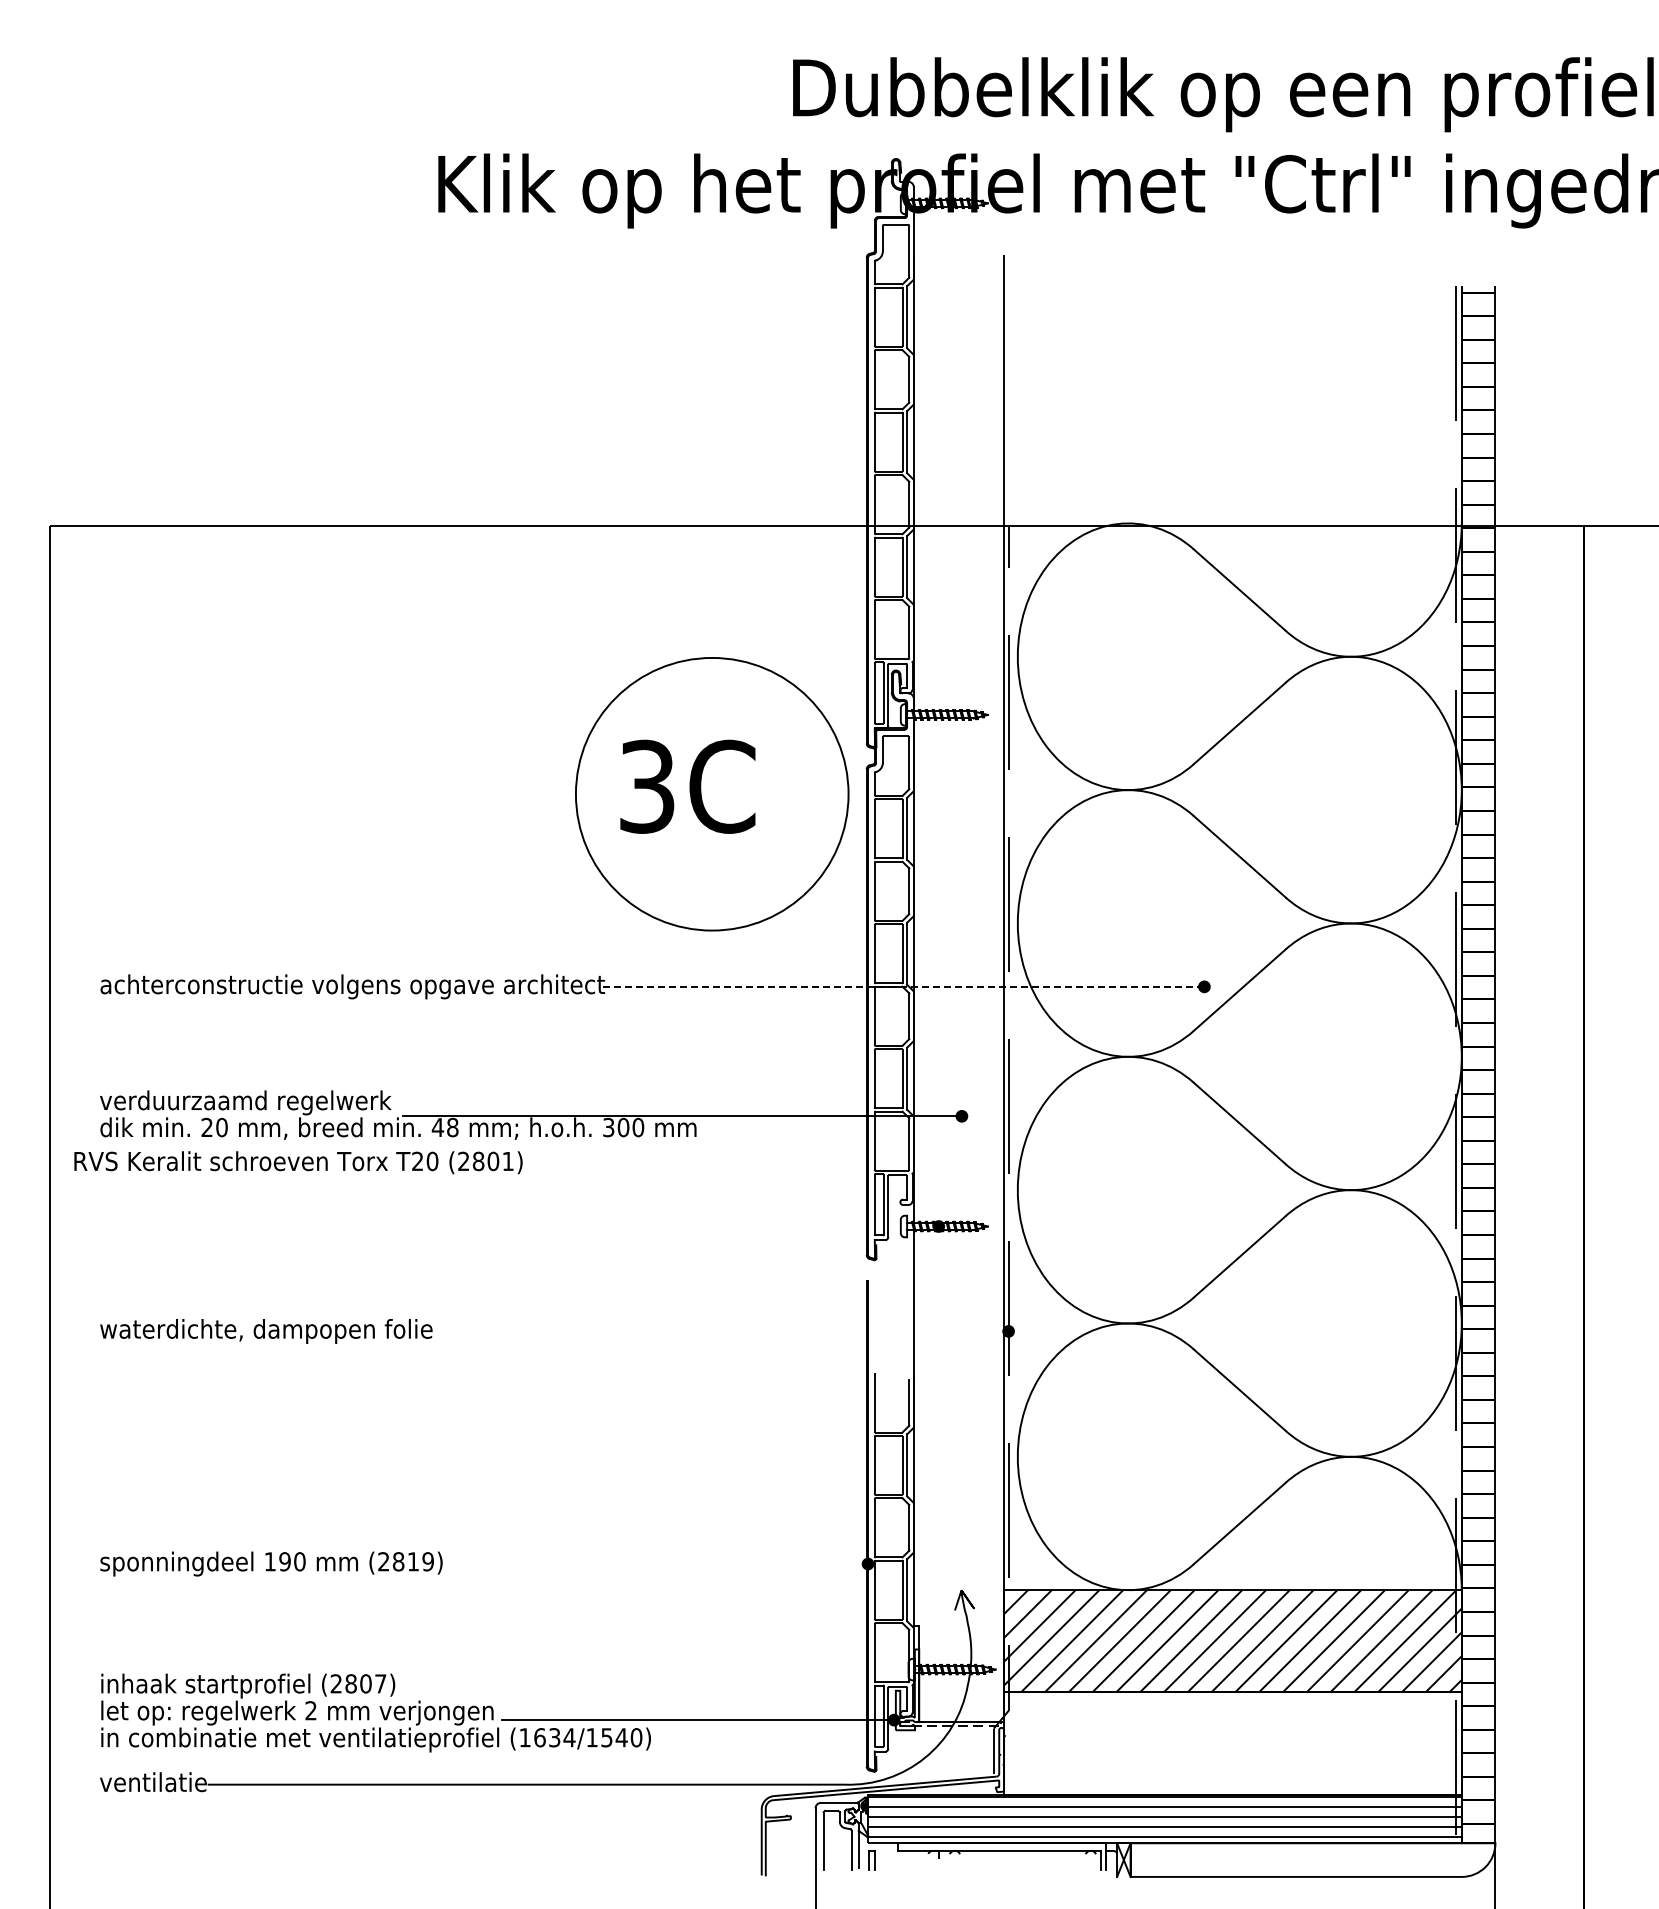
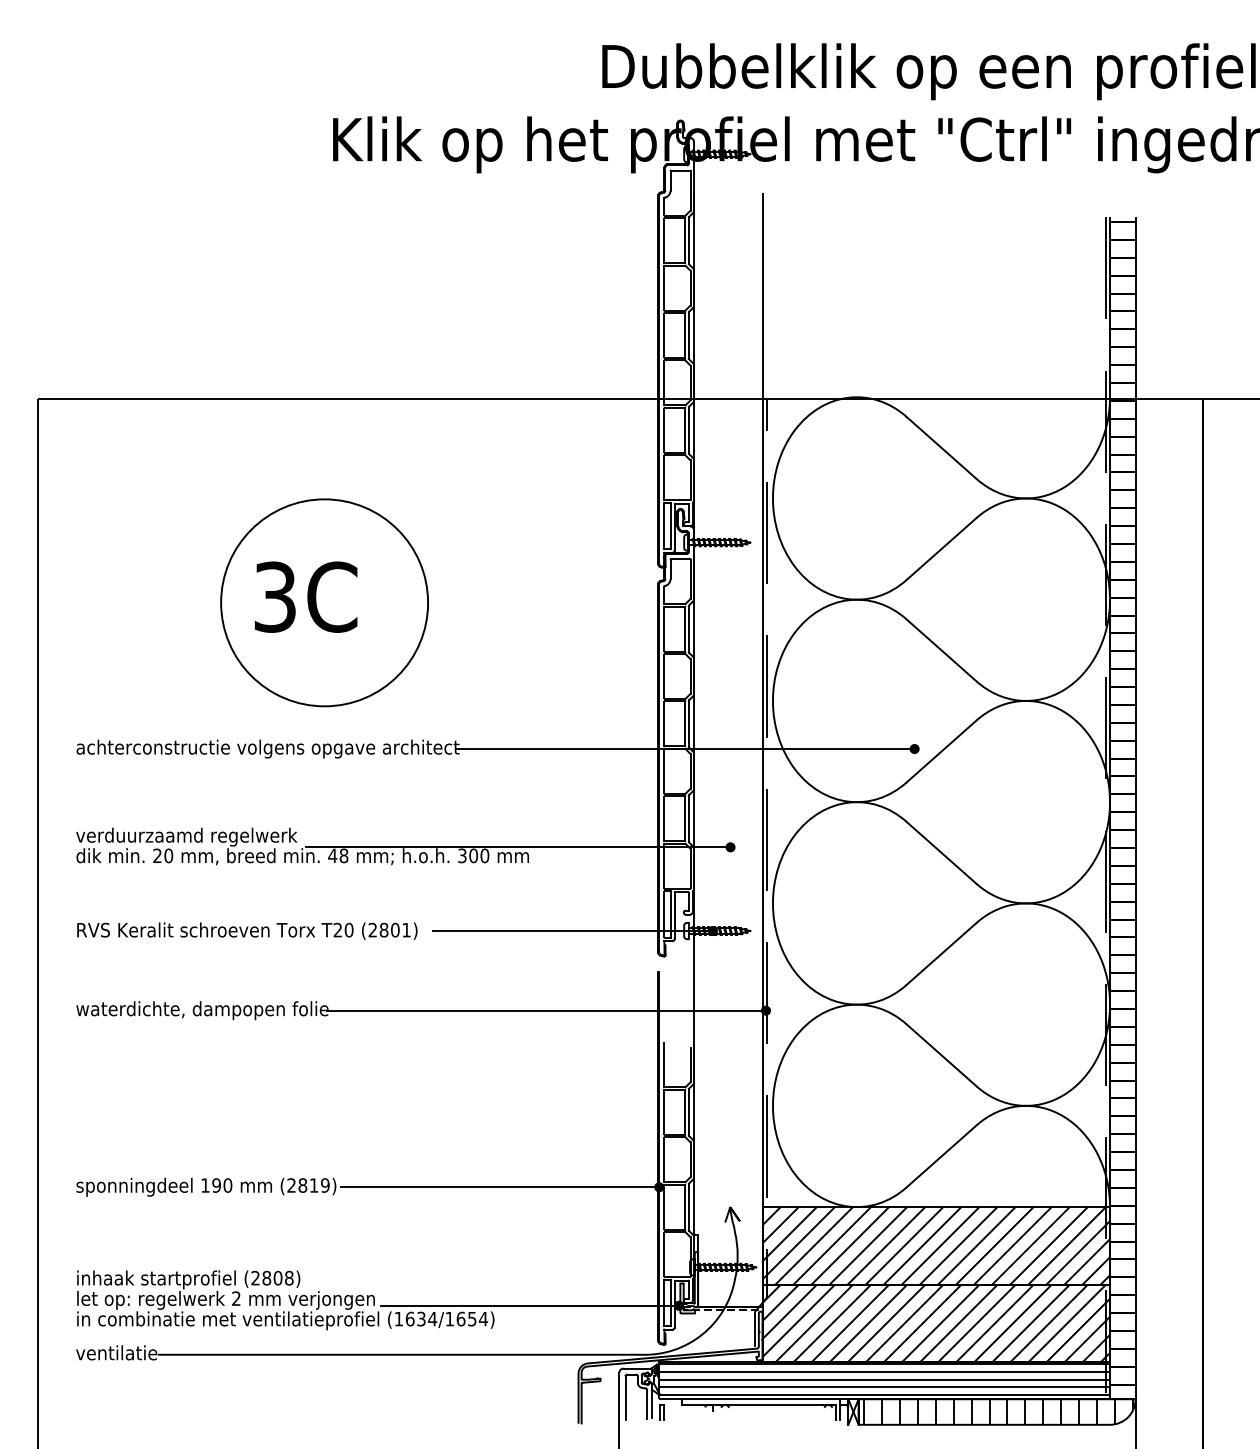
part: (712, 794) -> (324, 603), moved
line: (902, 986) -> (685, 748), dashed -> solid
text: (298, 1162) -> (247, 931), moved
line: (754, 1226) -> (573, 931), added
line: (719, 1331) -> (546, 1010), added
line: (658, 1564) -> (500, 1187), added
text: (380, 1683) -> (289, 1277), (2807) -> (2808)
text: (621, 1737) -> (472, 1318), (1634/1540) -> (1634/1654)
hatch: (1232, 1743) -> (935, 1323), added
hatch: (1314, 1859) -> (998, 1411), added

